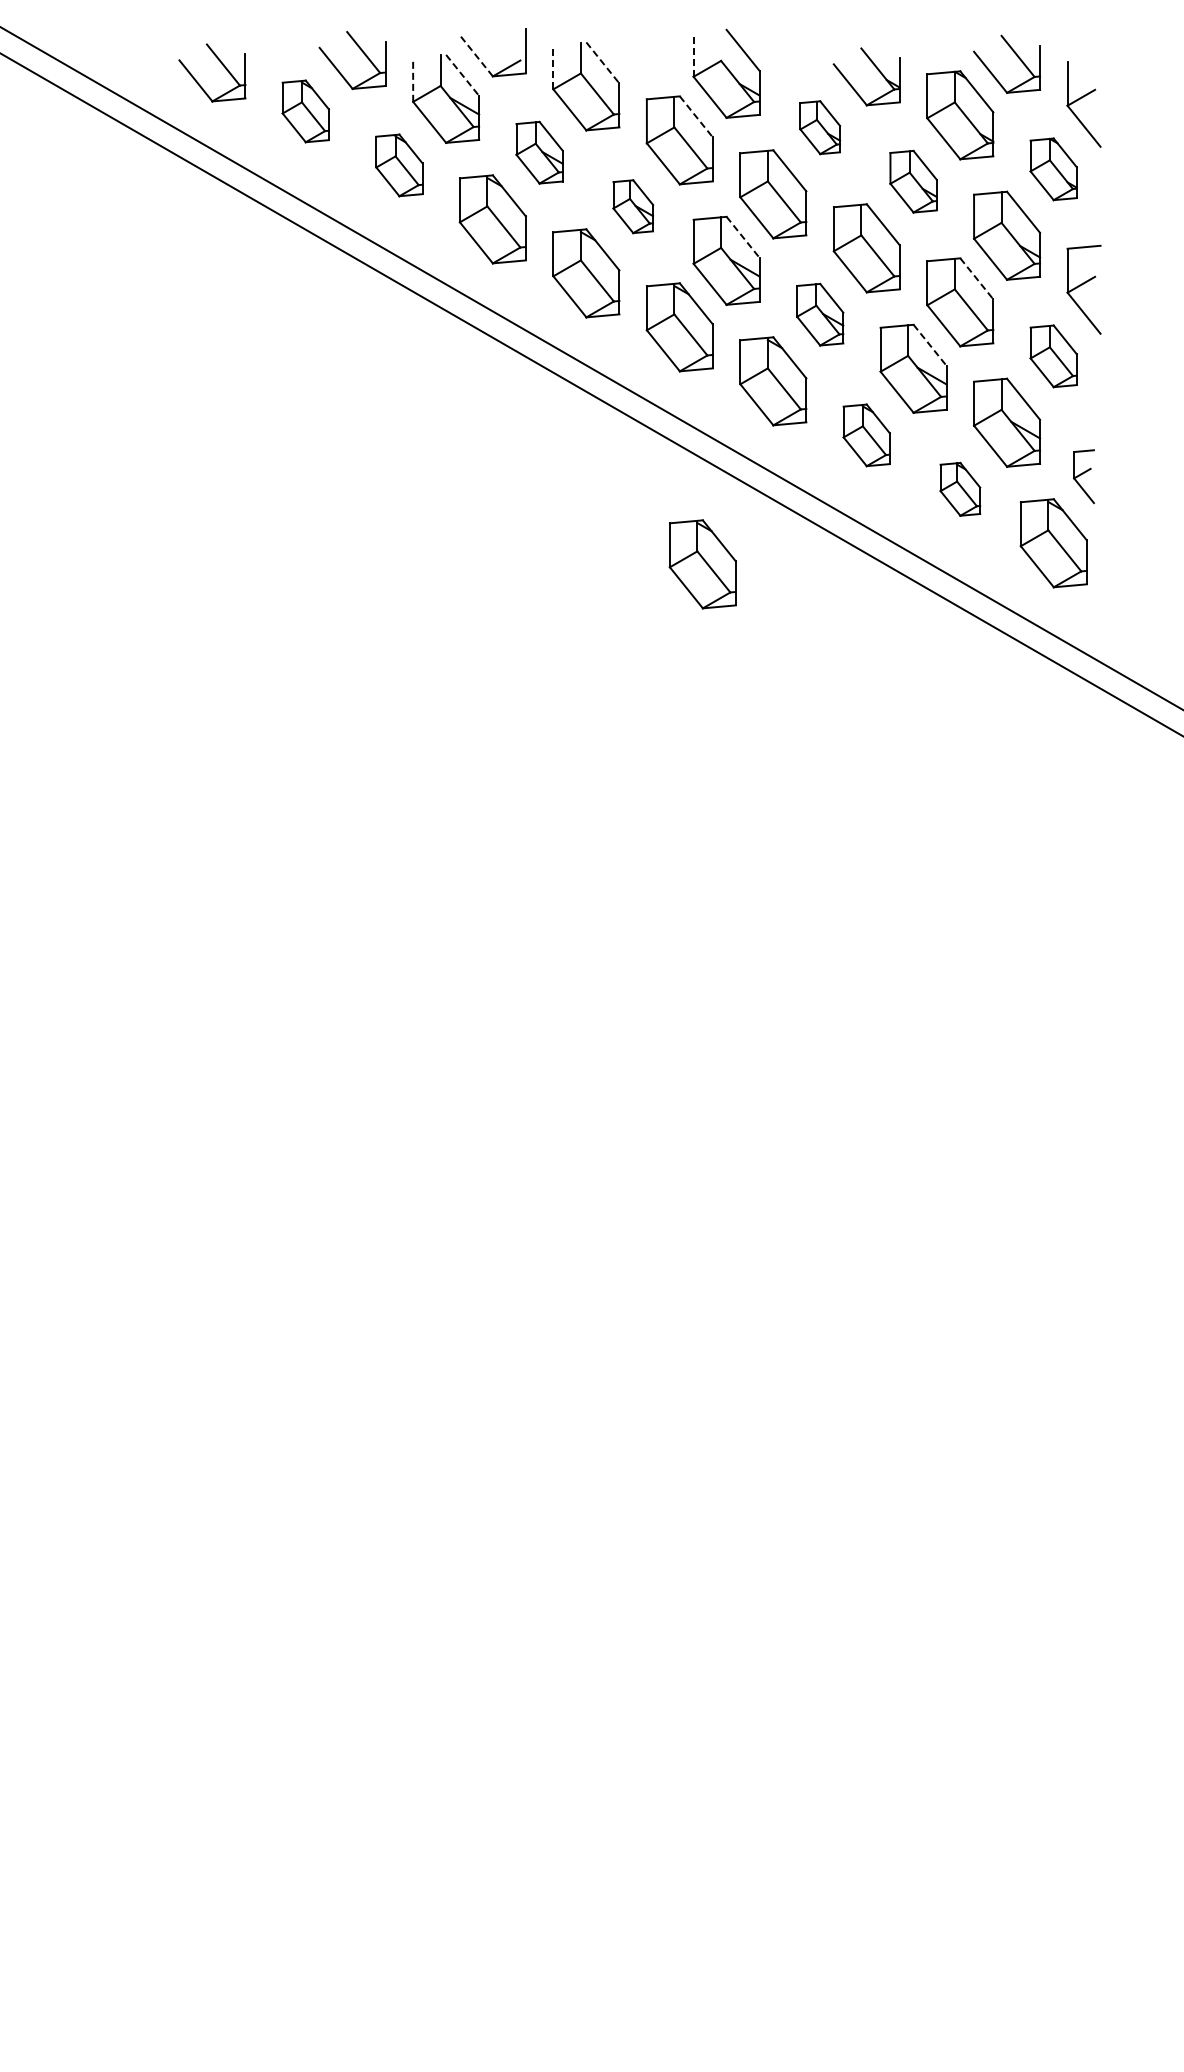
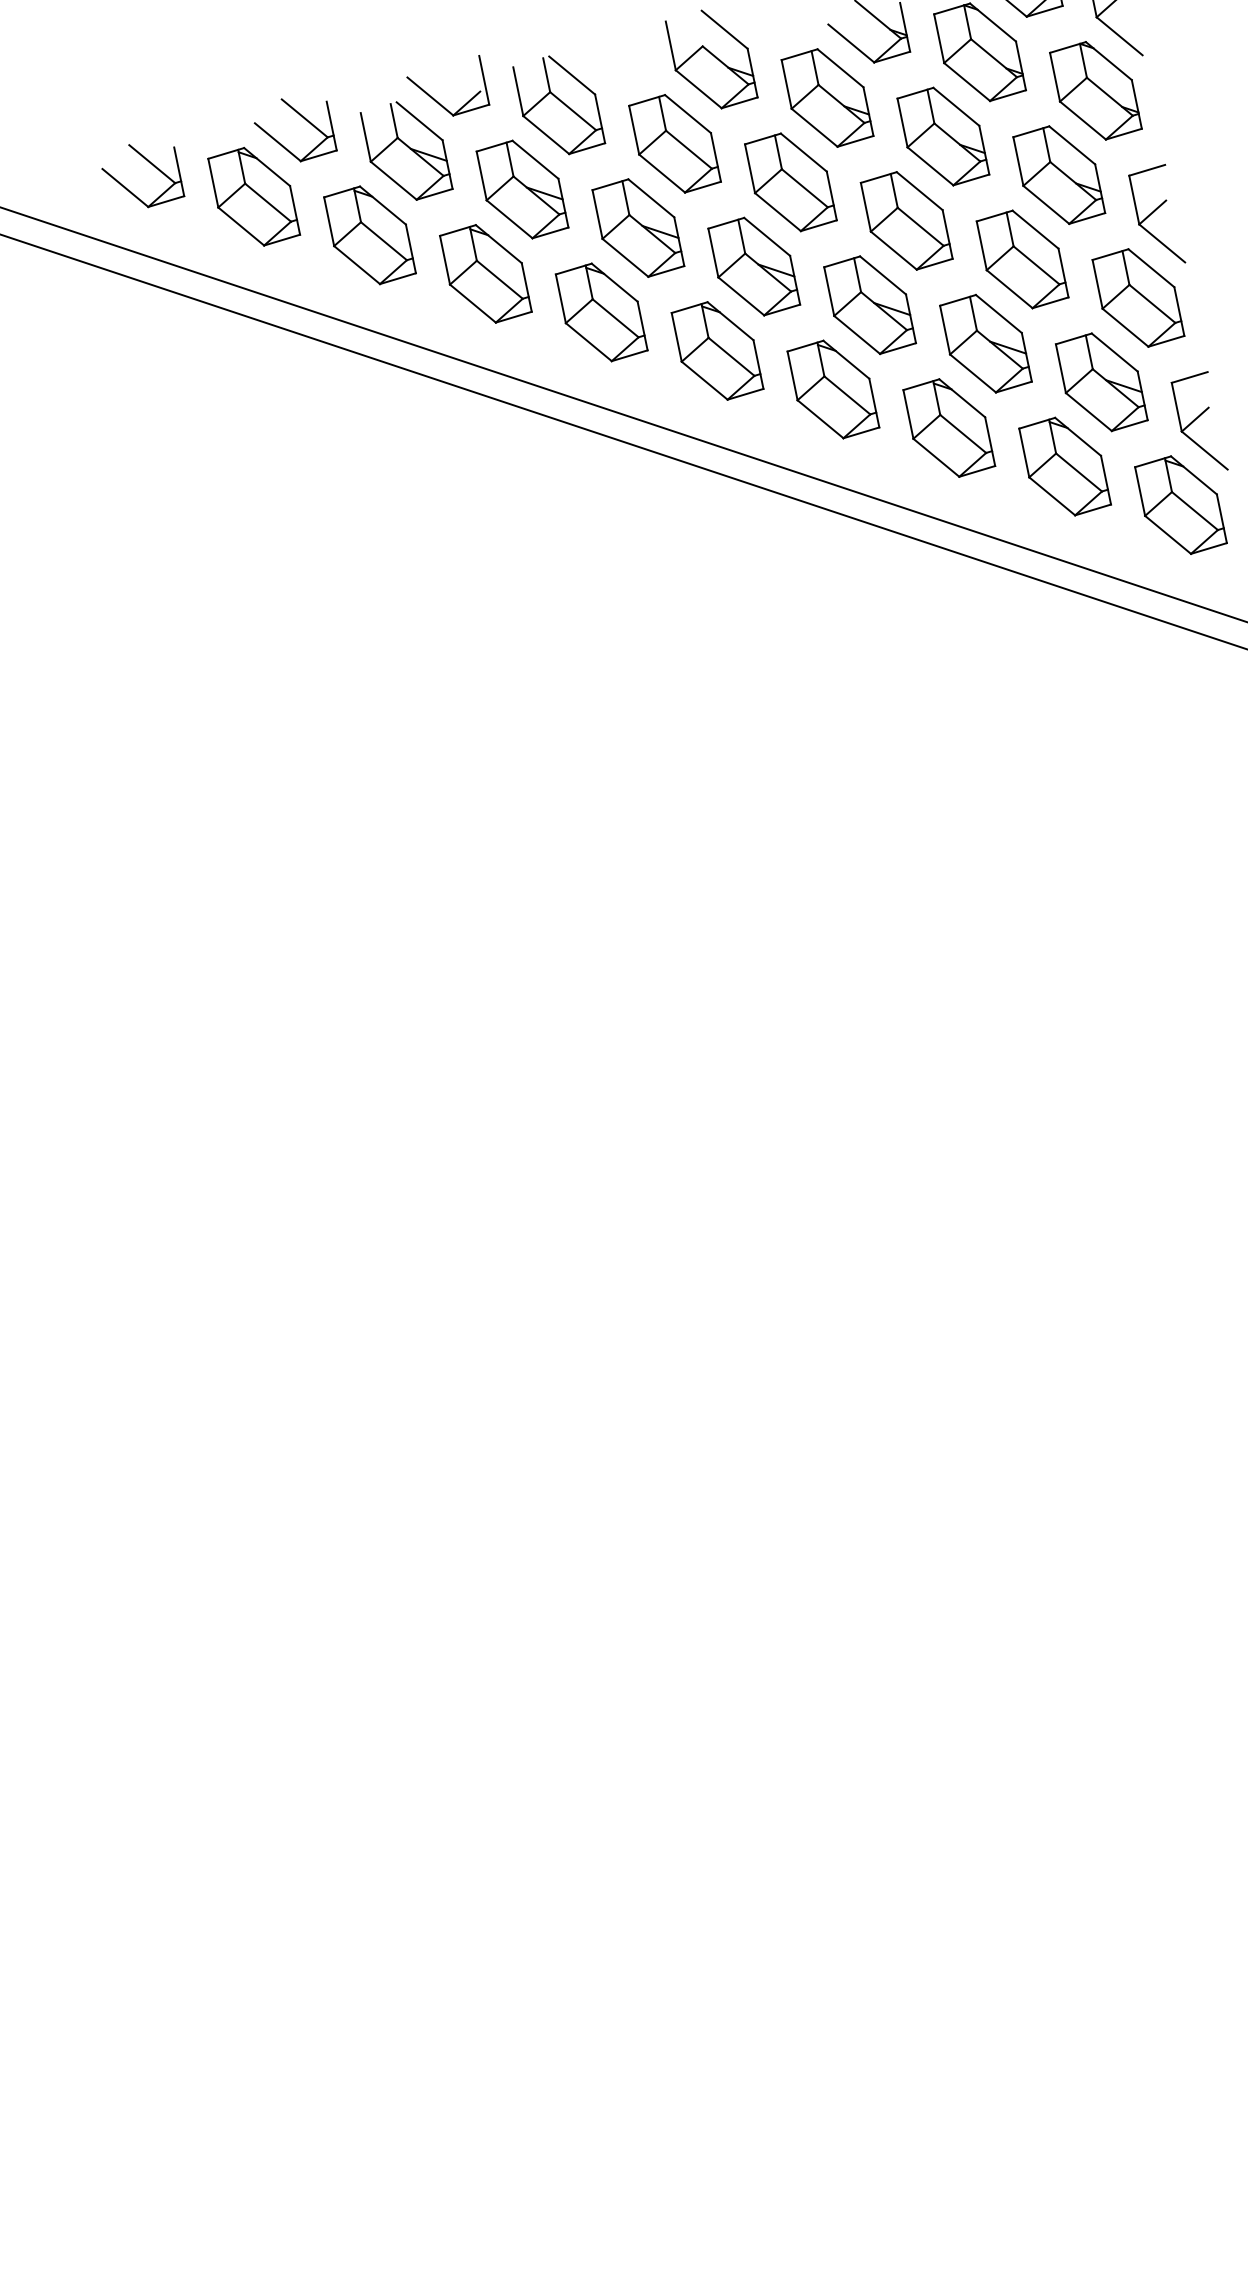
line: (693, 54) -> (670, 45), dashed -> solid
line: (476, 55) -> (430, 96), dashed -> solid
line: (603, 63) -> (572, 76), dashed -> solid
line: (553, 67) -> (518, 91), dashed -> solid
line: (462, 75) -> (419, 121), dashed -> solid
line: (413, 79) -> (366, 136), dashed -> solid
part: (305, 111) -> (253, 196), size x1.43
line: (696, 117) -> (688, 114), dashed -> solid
part: (820, 127) -> (827, 97), size x1.67
part: (539, 152) -> (522, 189), size x1.43
part: (399, 165) -> (370, 235), size x1.43
part: (1053, 169) -> (1095, 91), size x1.43
part: (913, 181) -> (943, 136), size x1.43
part: (633, 206) -> (638, 227), size x1.67
line: (743, 237) -> (767, 236), dashed -> solid
line: (977, 279) -> (1036, 230), dashed -> solid
part: (820, 314) -> (870, 304), size x1.43
line: (930, 345) -> (999, 314), dashed -> solid
part: (1053, 356) -> (1138, 298), size x1.43
part: (866, 435) -> (948, 428), size x1.43
part: (1083, 476) -> (1198, 424), size x1.67
part: (960, 489) -> (1065, 466), size x1.67
part: (702, 564) -> (796, 608), removed

